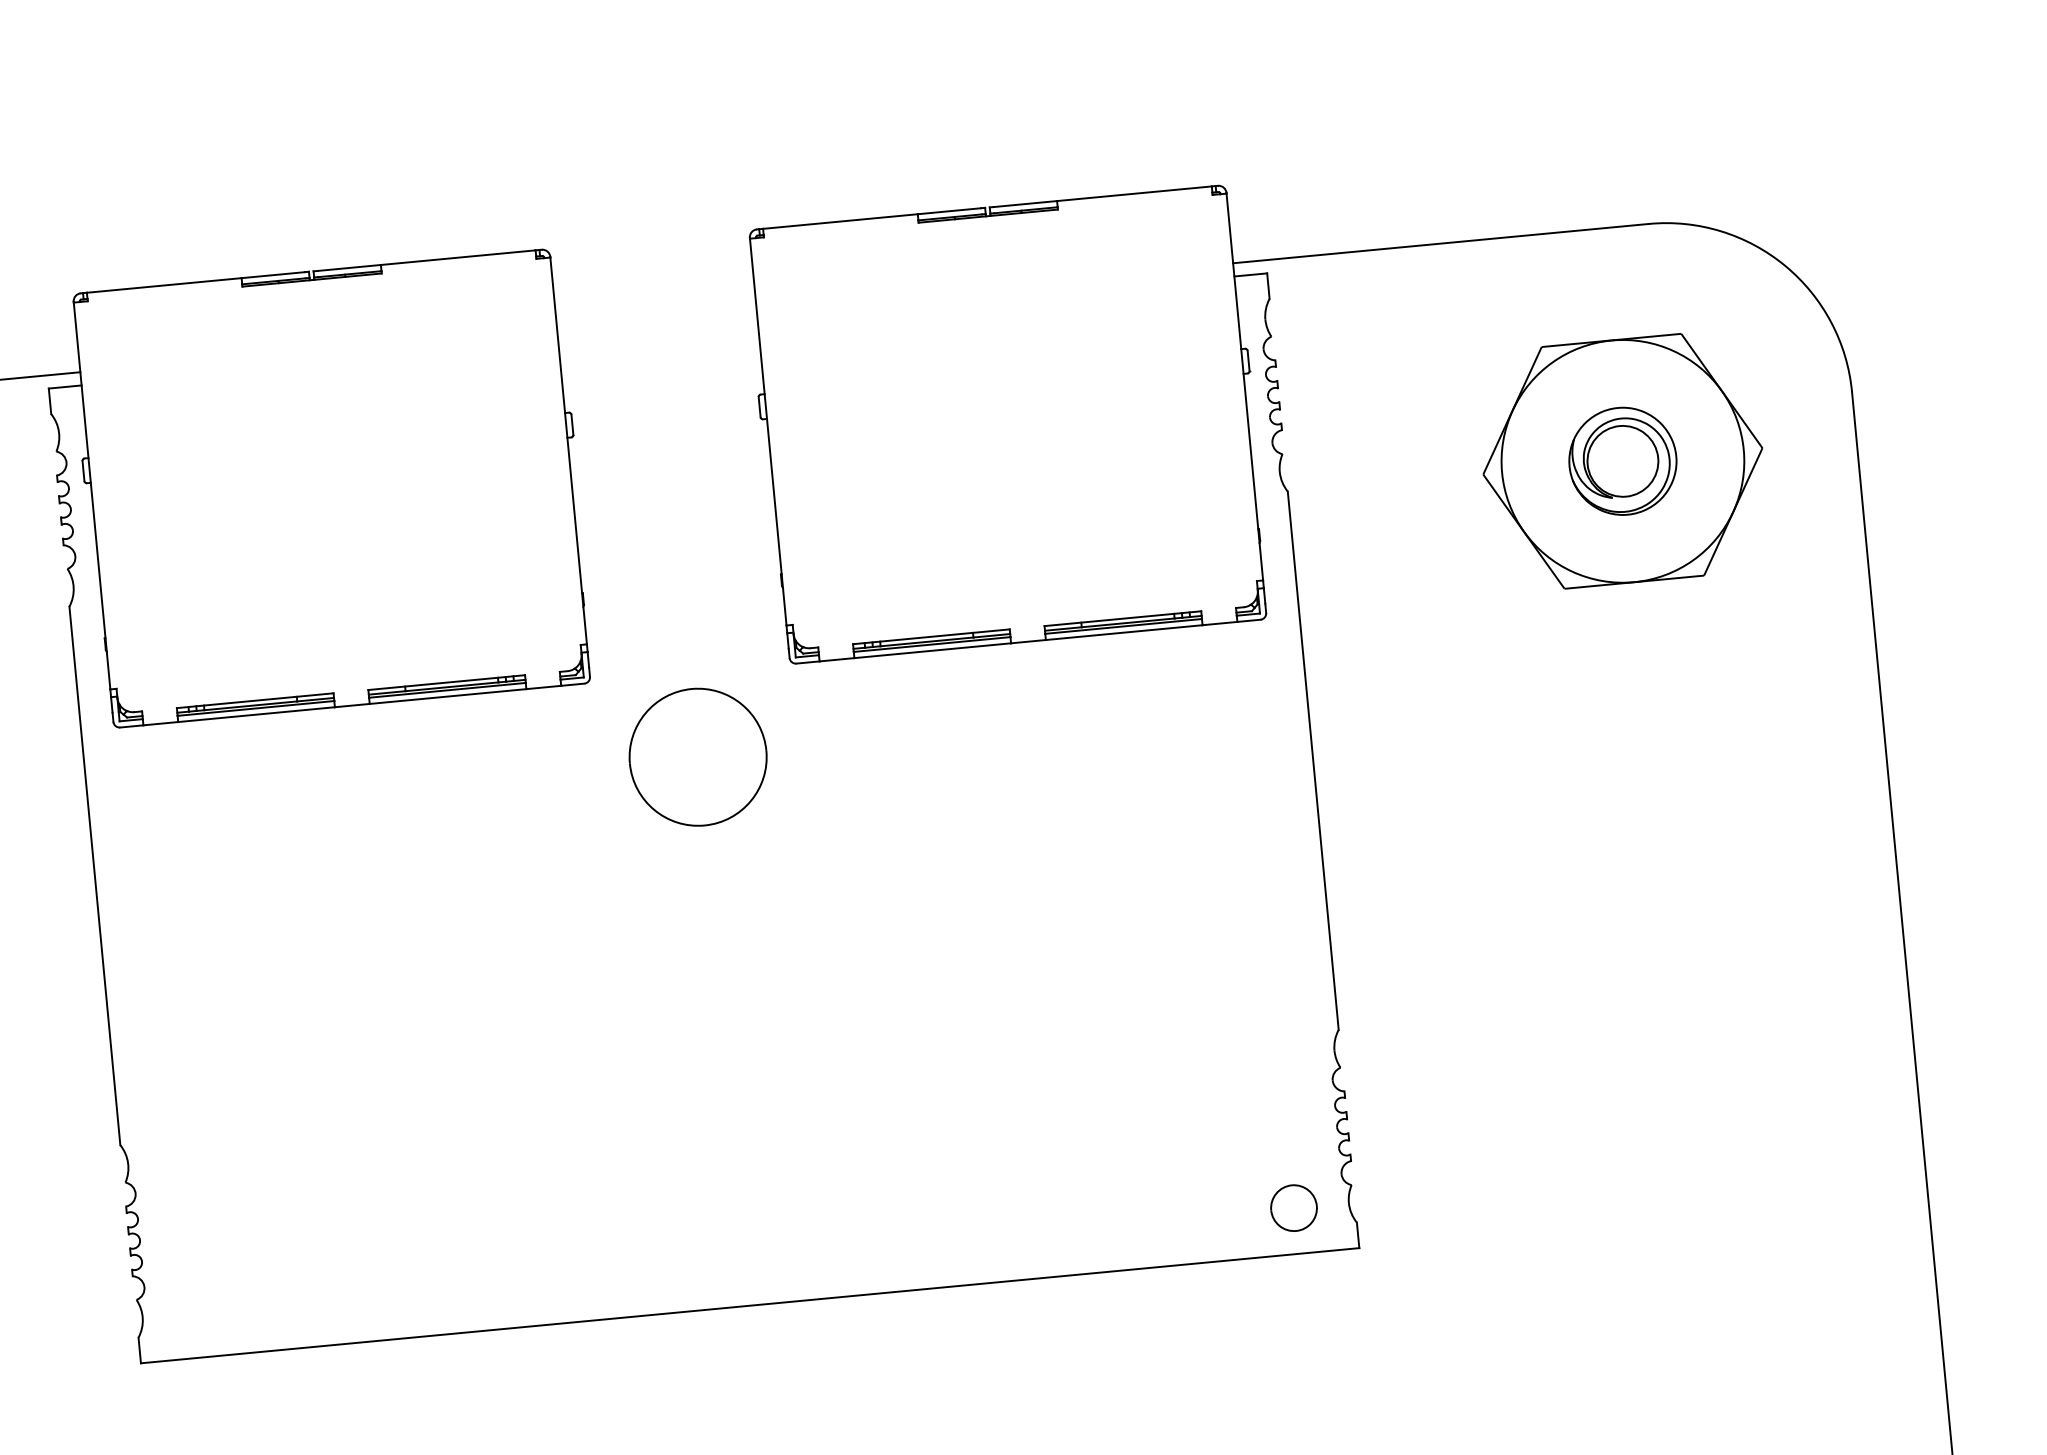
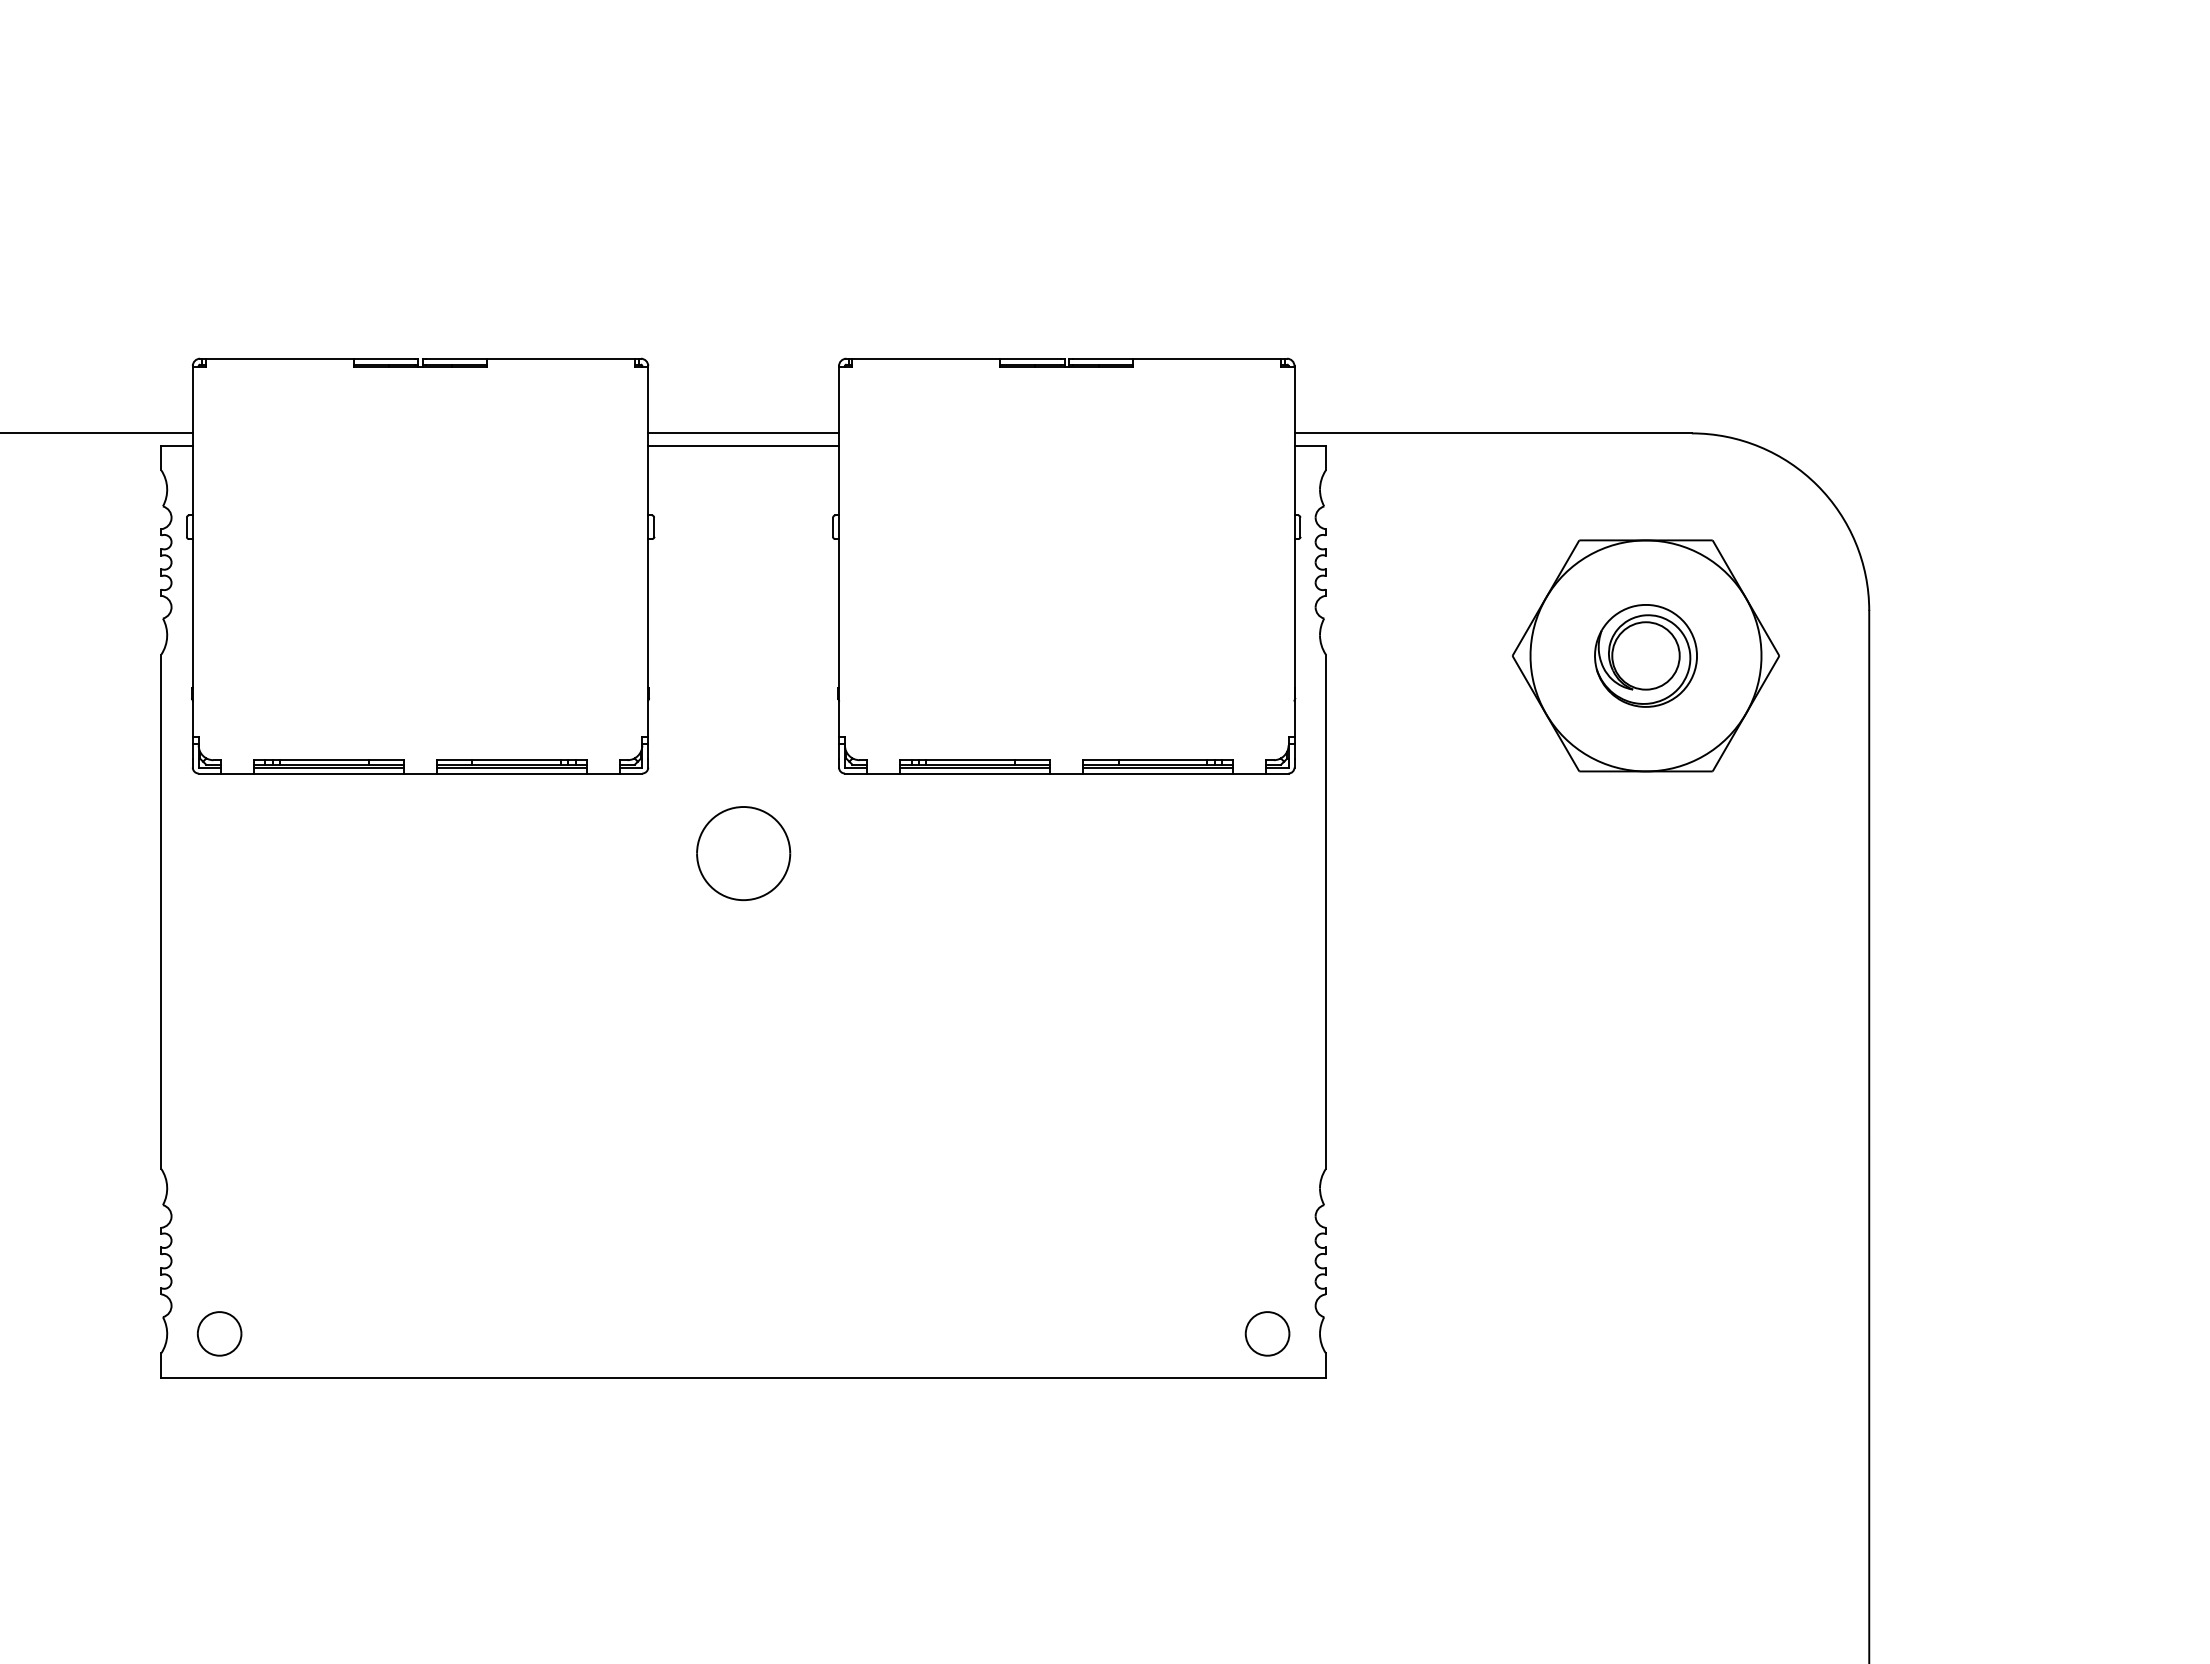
line: (656, 317) -> (743, 433), added
line: (657, 331) -> (743, 446), added
part: (698, 757) -> (743, 853), size x0.71
part: (197, 1311) -> (219, 1333), added

